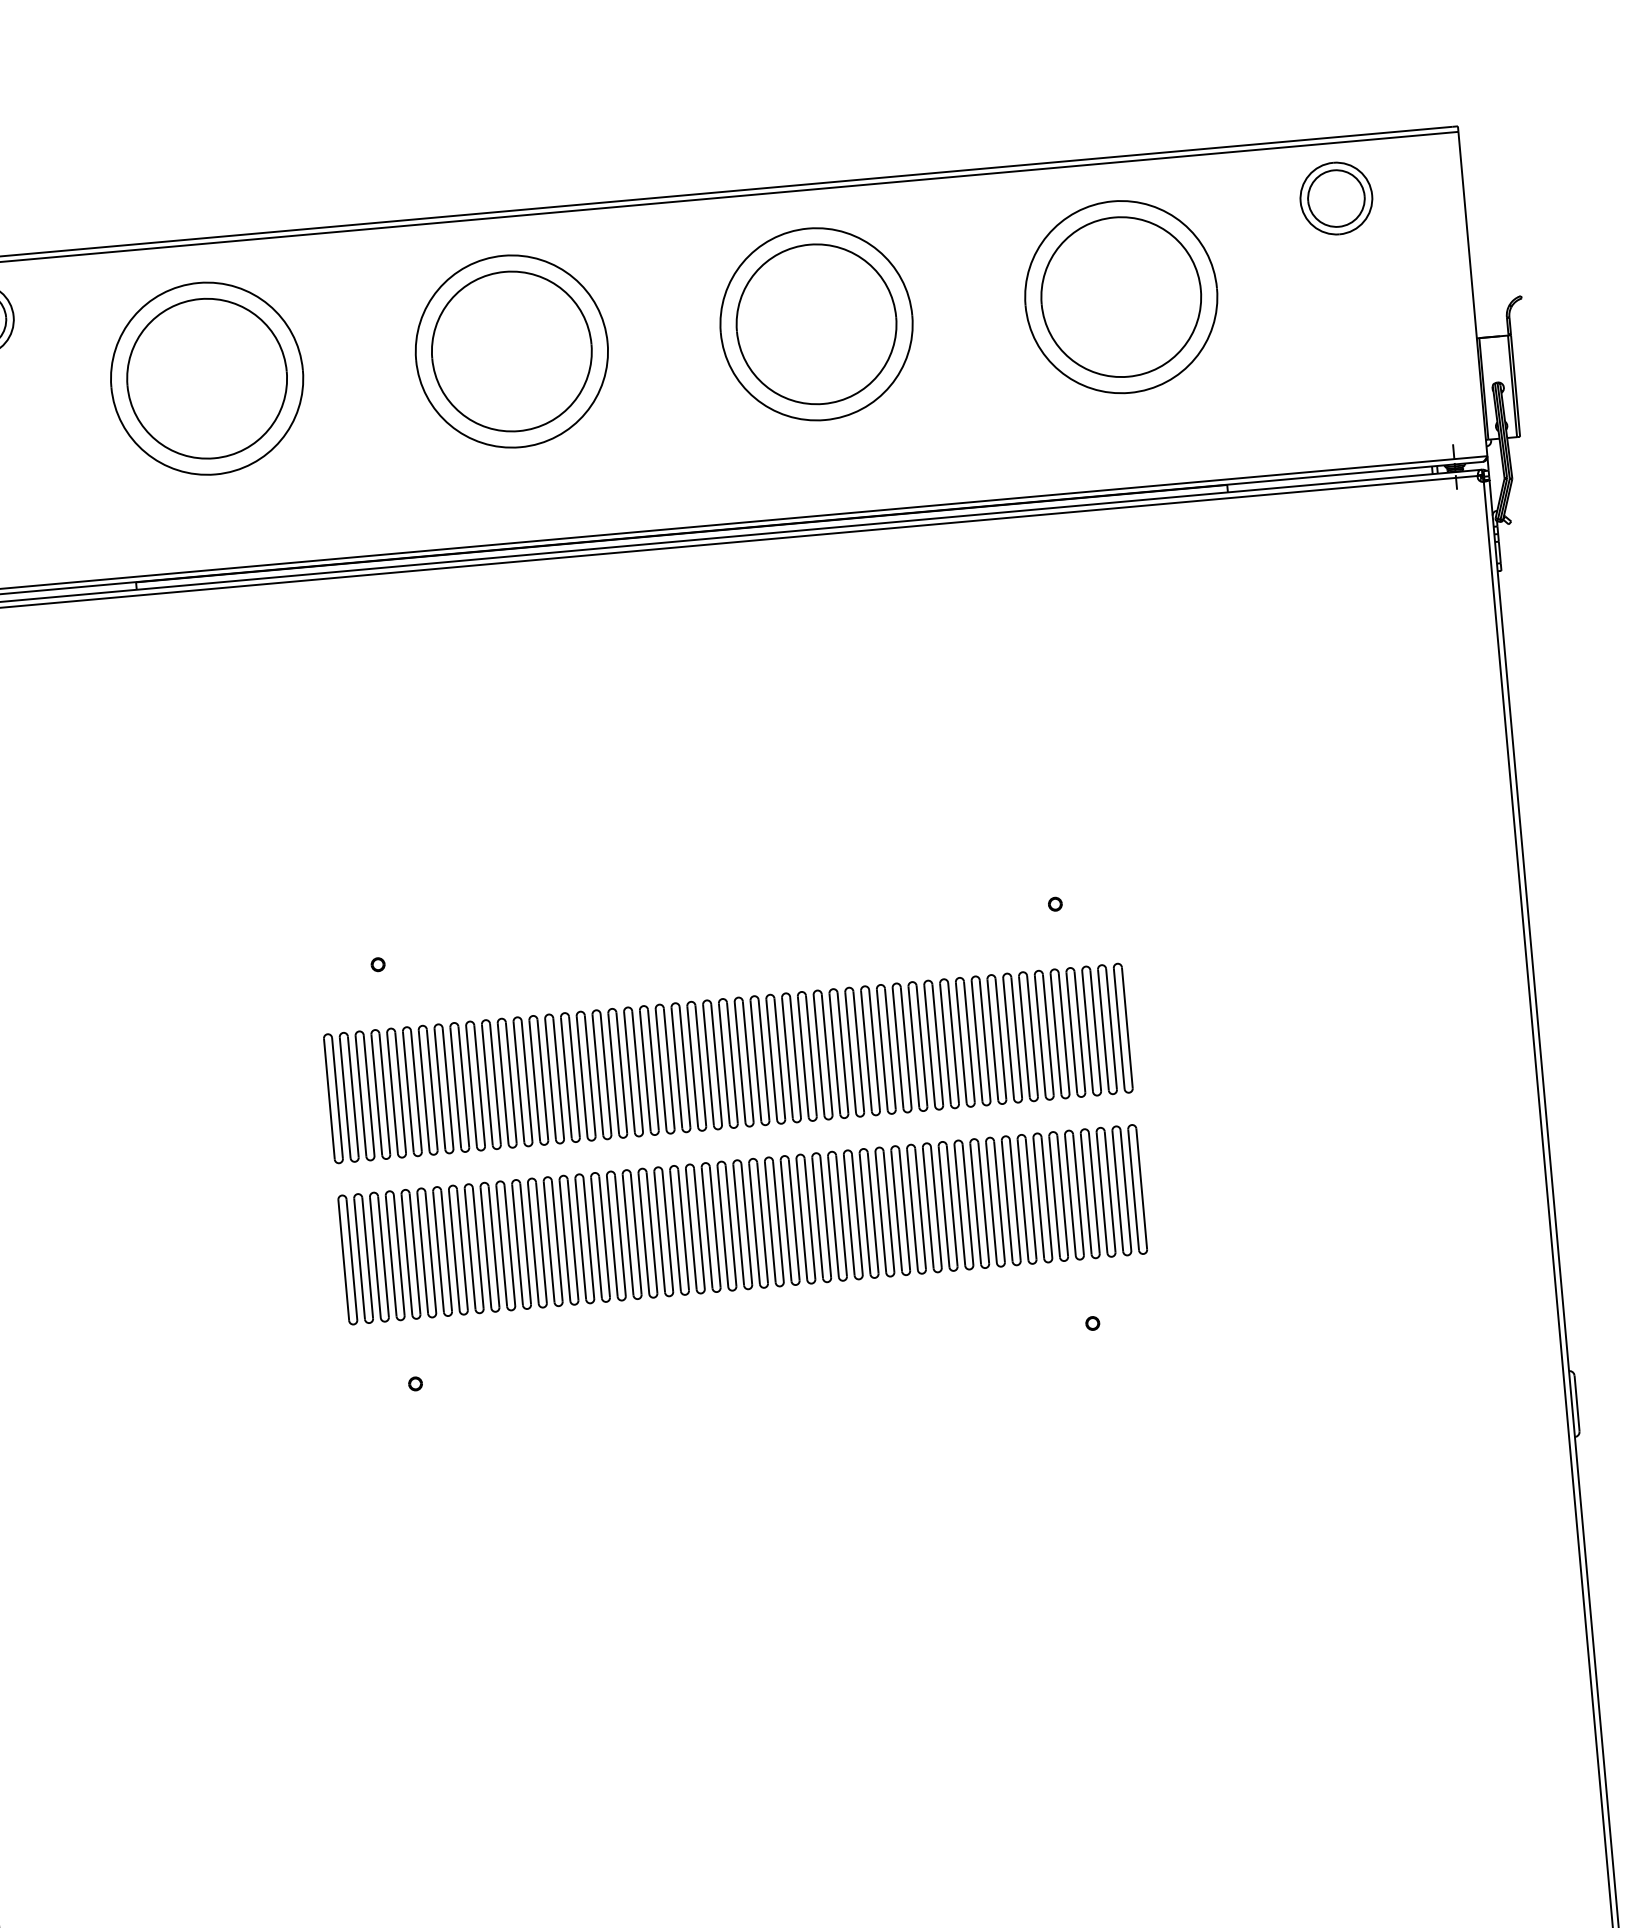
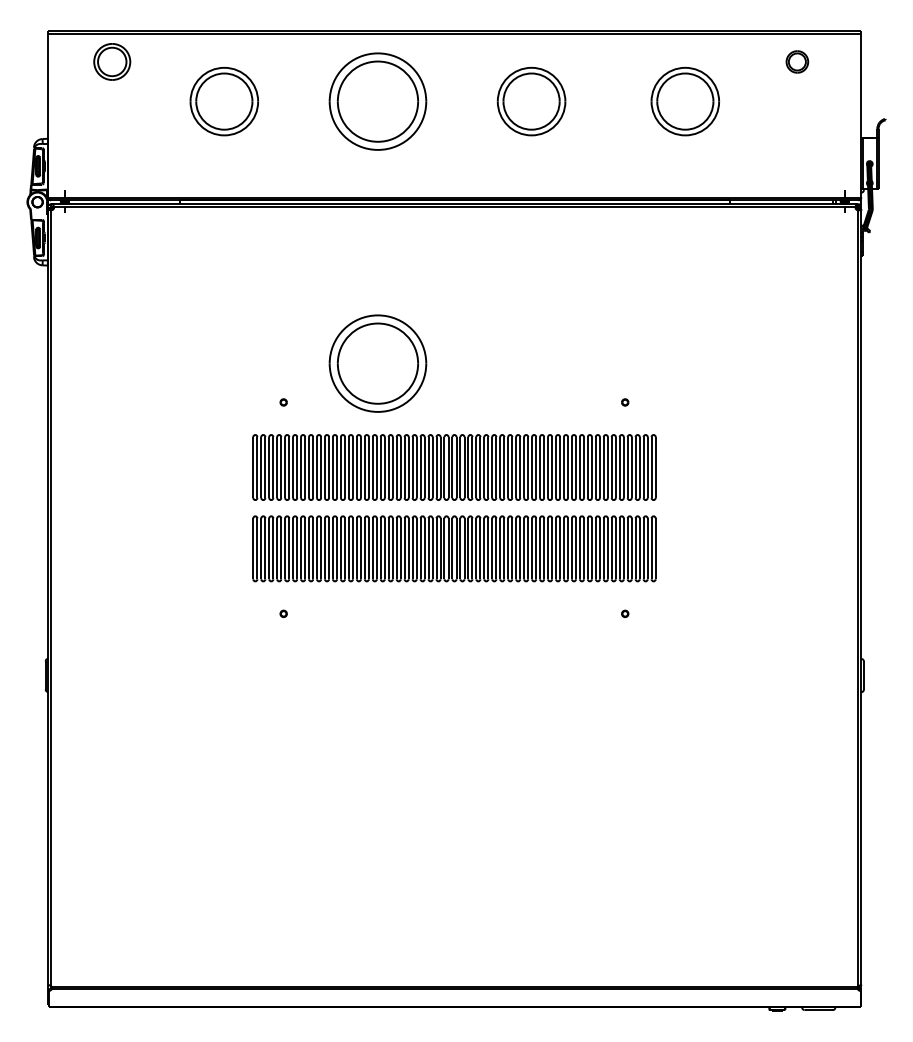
part: (1336, 197) -> (797, 61), size x0.6
part: (1121, 296) -> (685, 101), size x0.7
part: (816, 324) -> (531, 101), size x0.7
part: (207, 378) -> (224, 101), size x0.7
part: (557, 870) -> (377, 363), added

